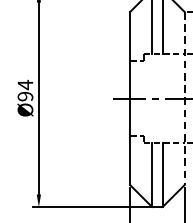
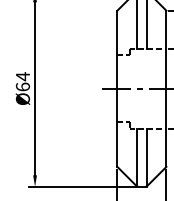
text: (24, 95) -> (22, 86), Ø94 -> Ø64
line: (184, 99) -> (166, 89), dashed -> solid

